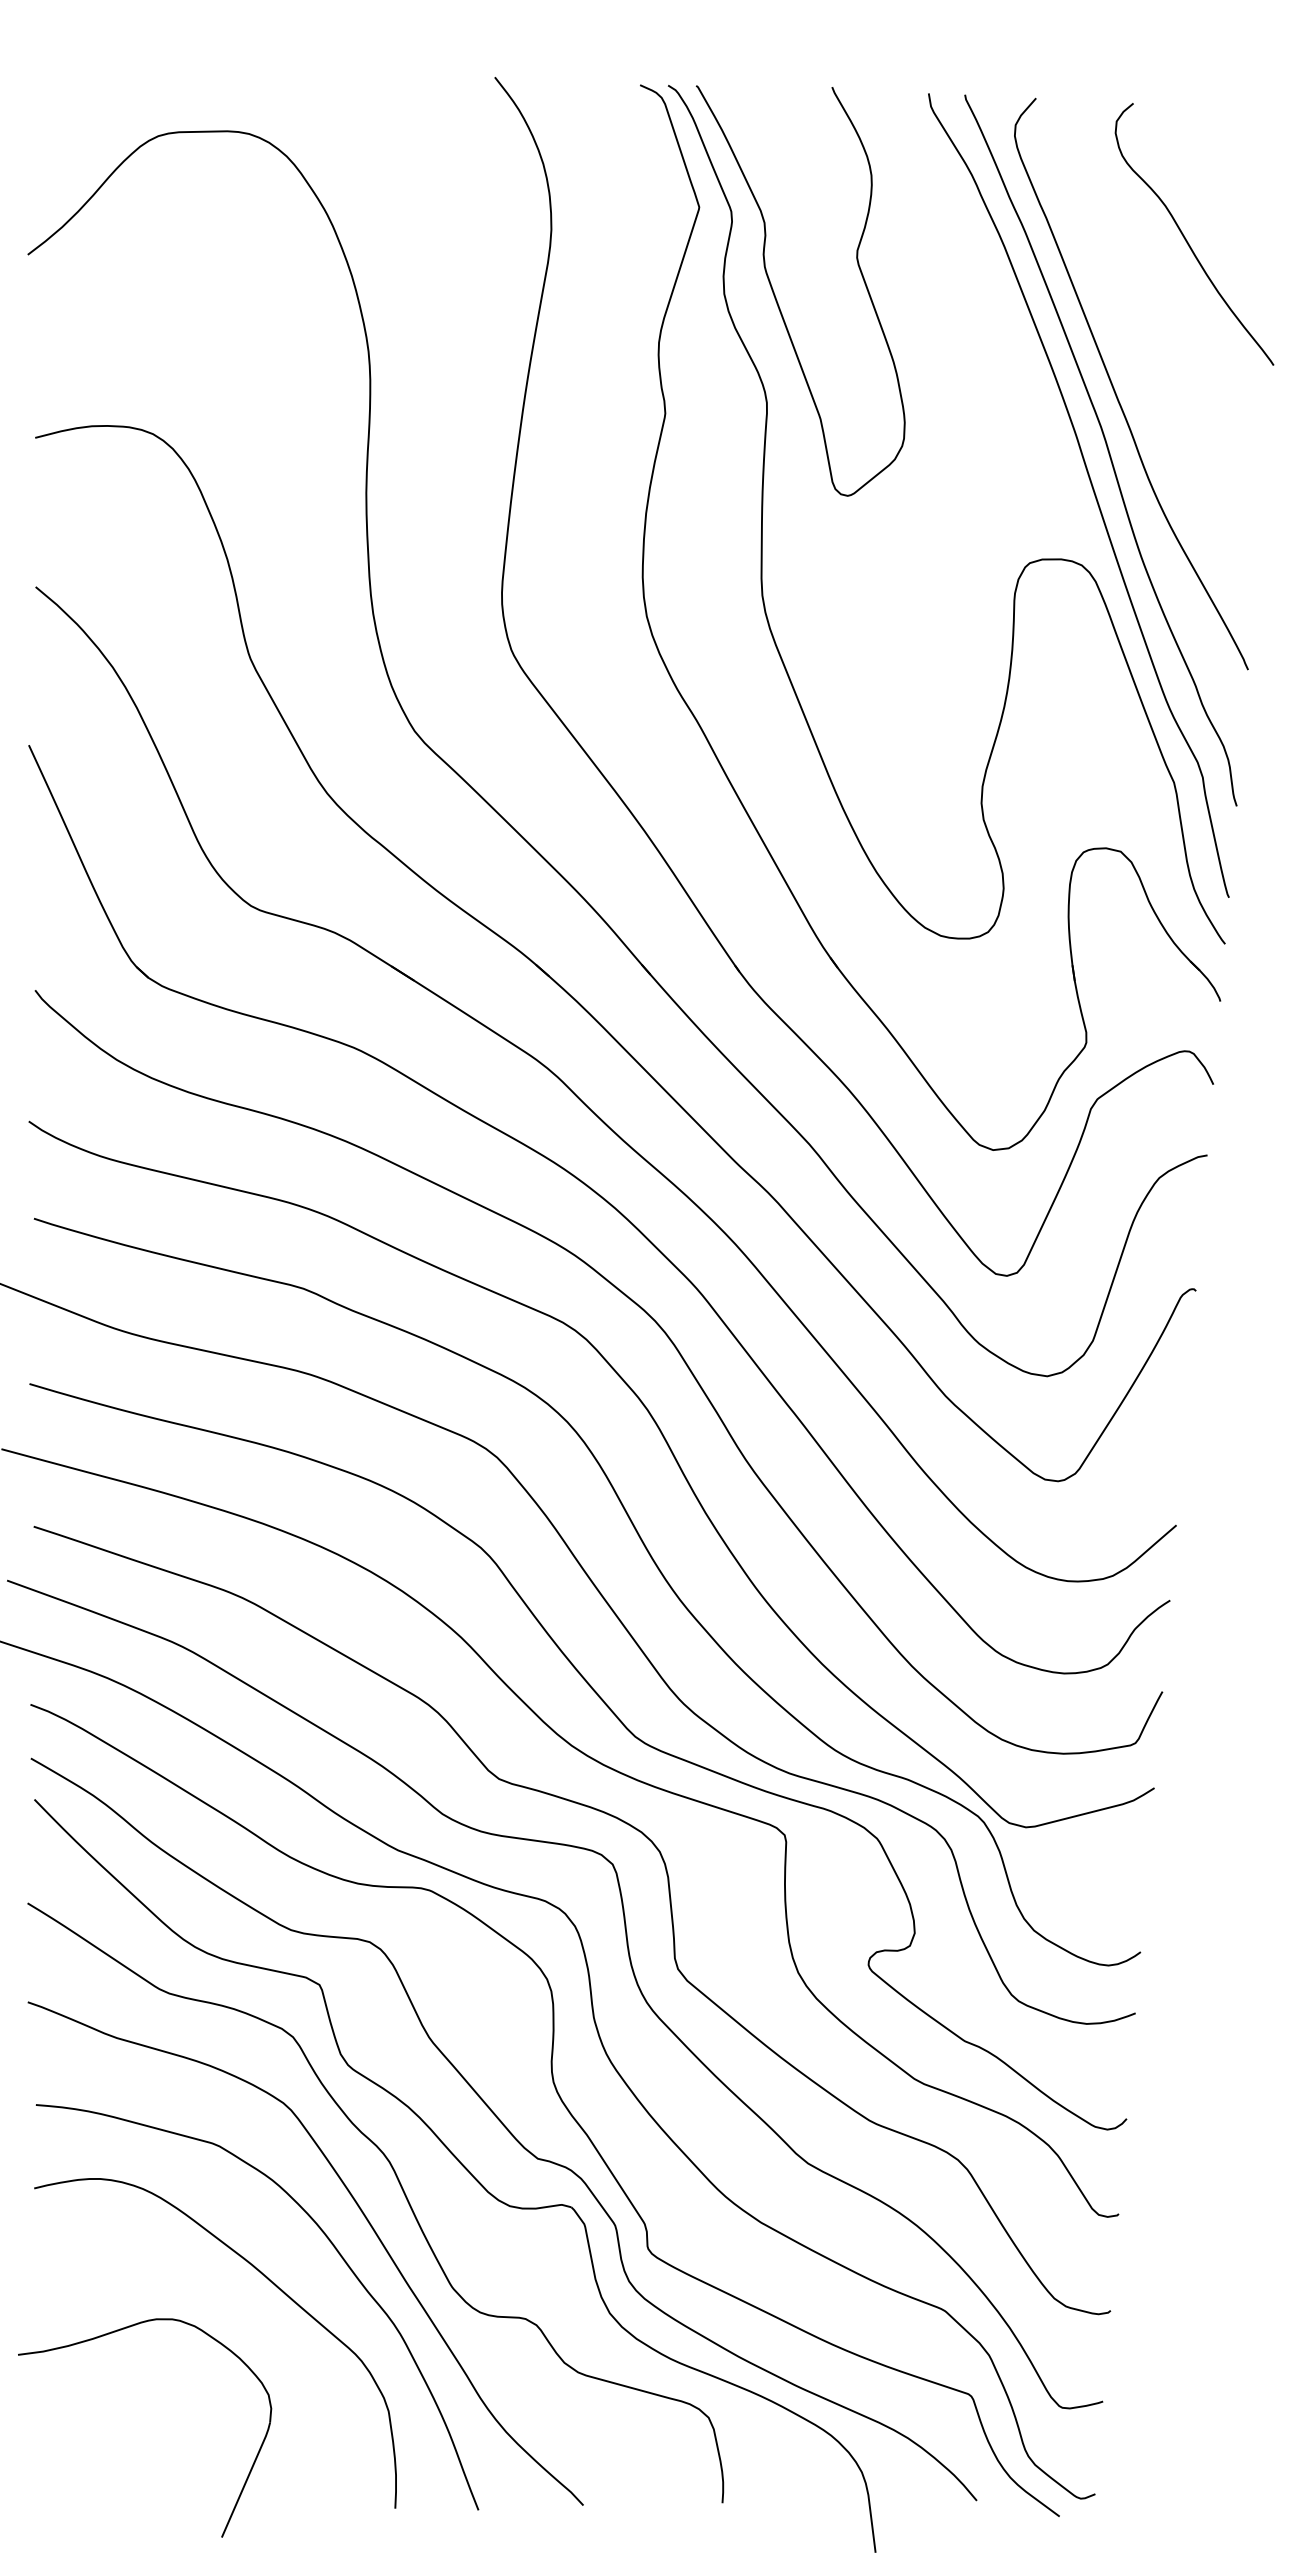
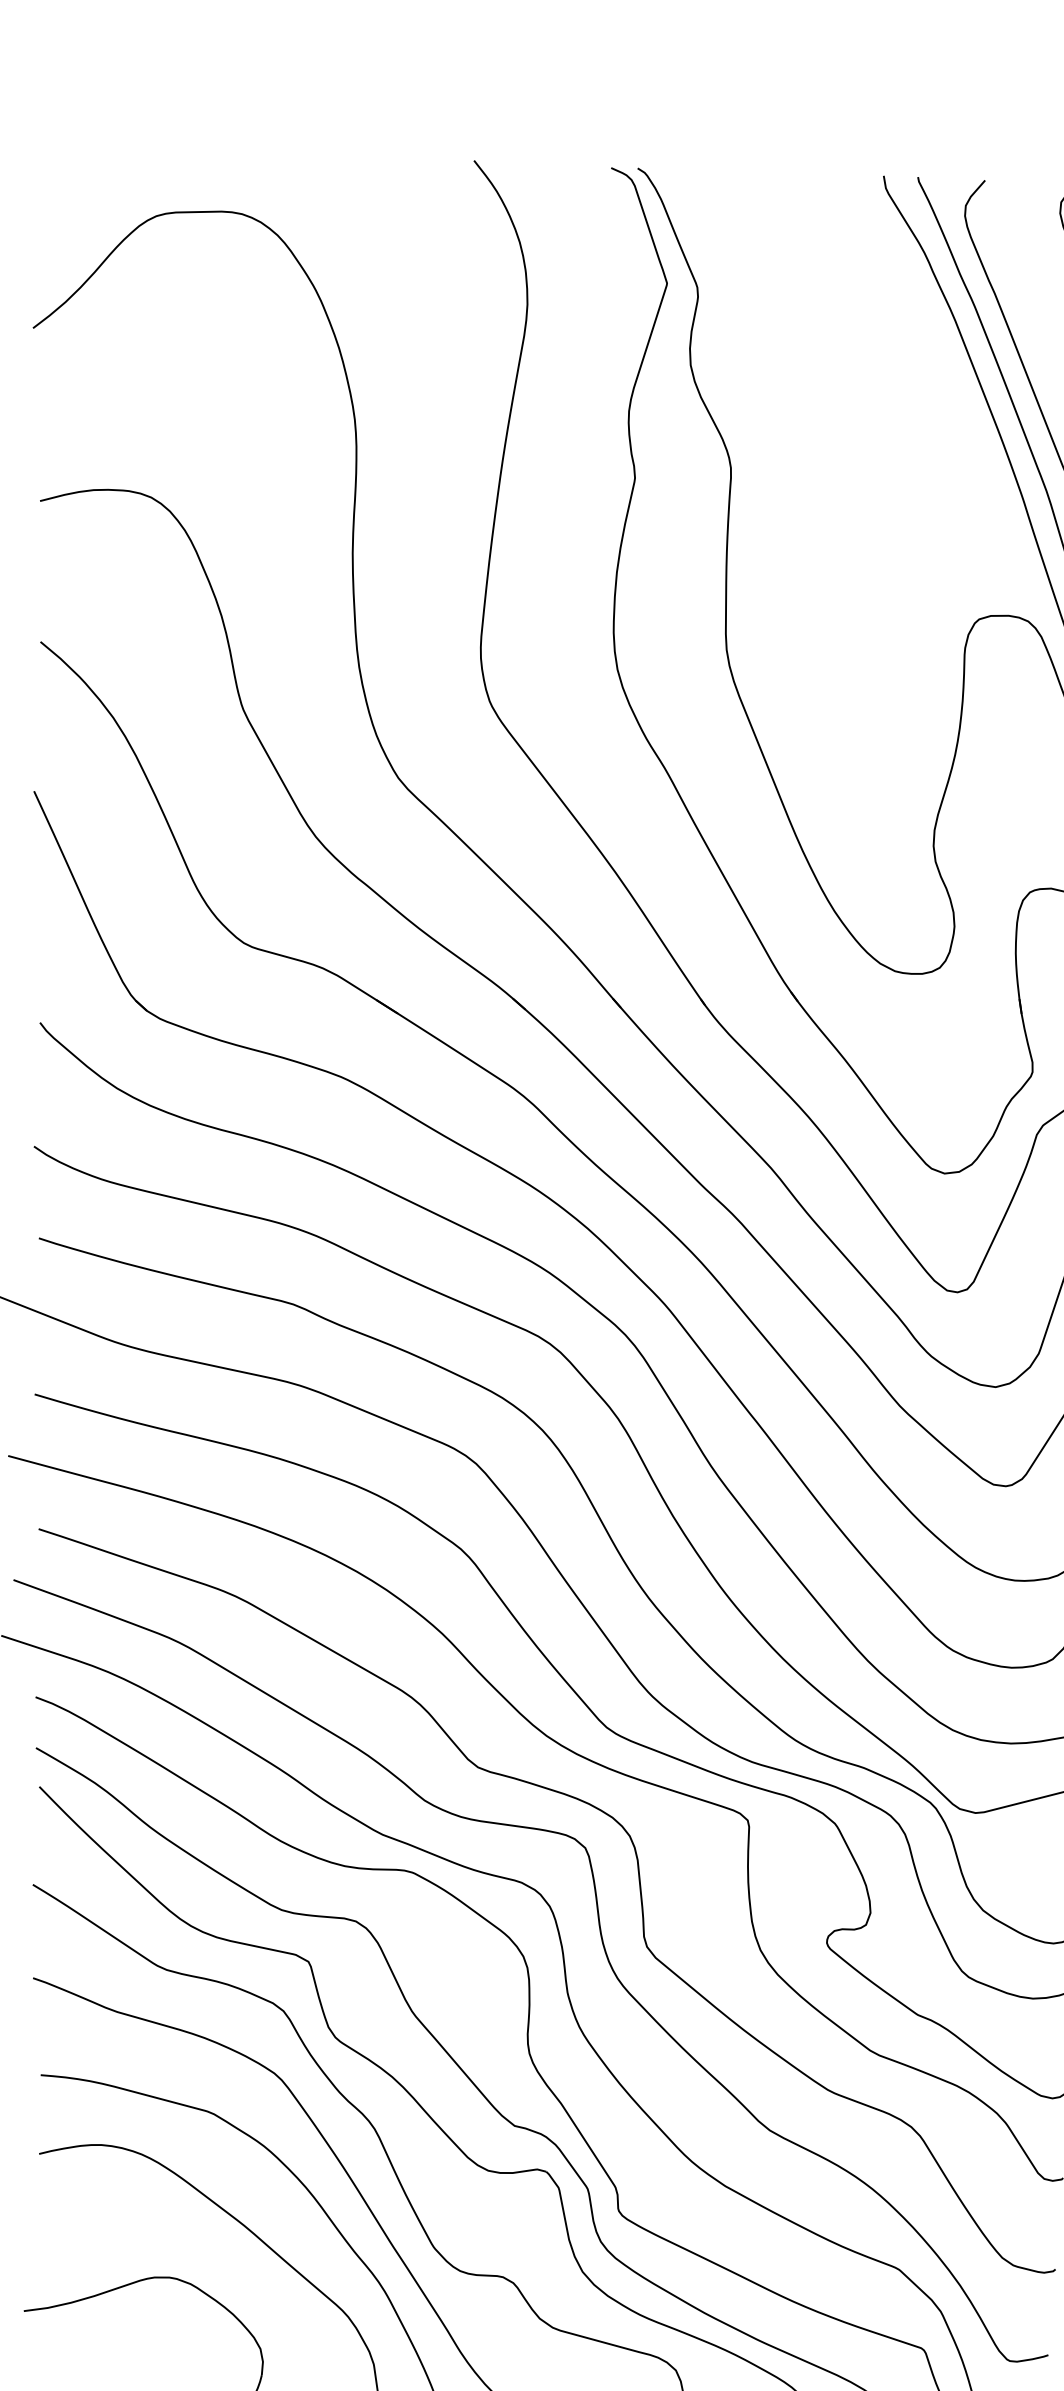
curve: (776, 297) -> (739, 368), removed

